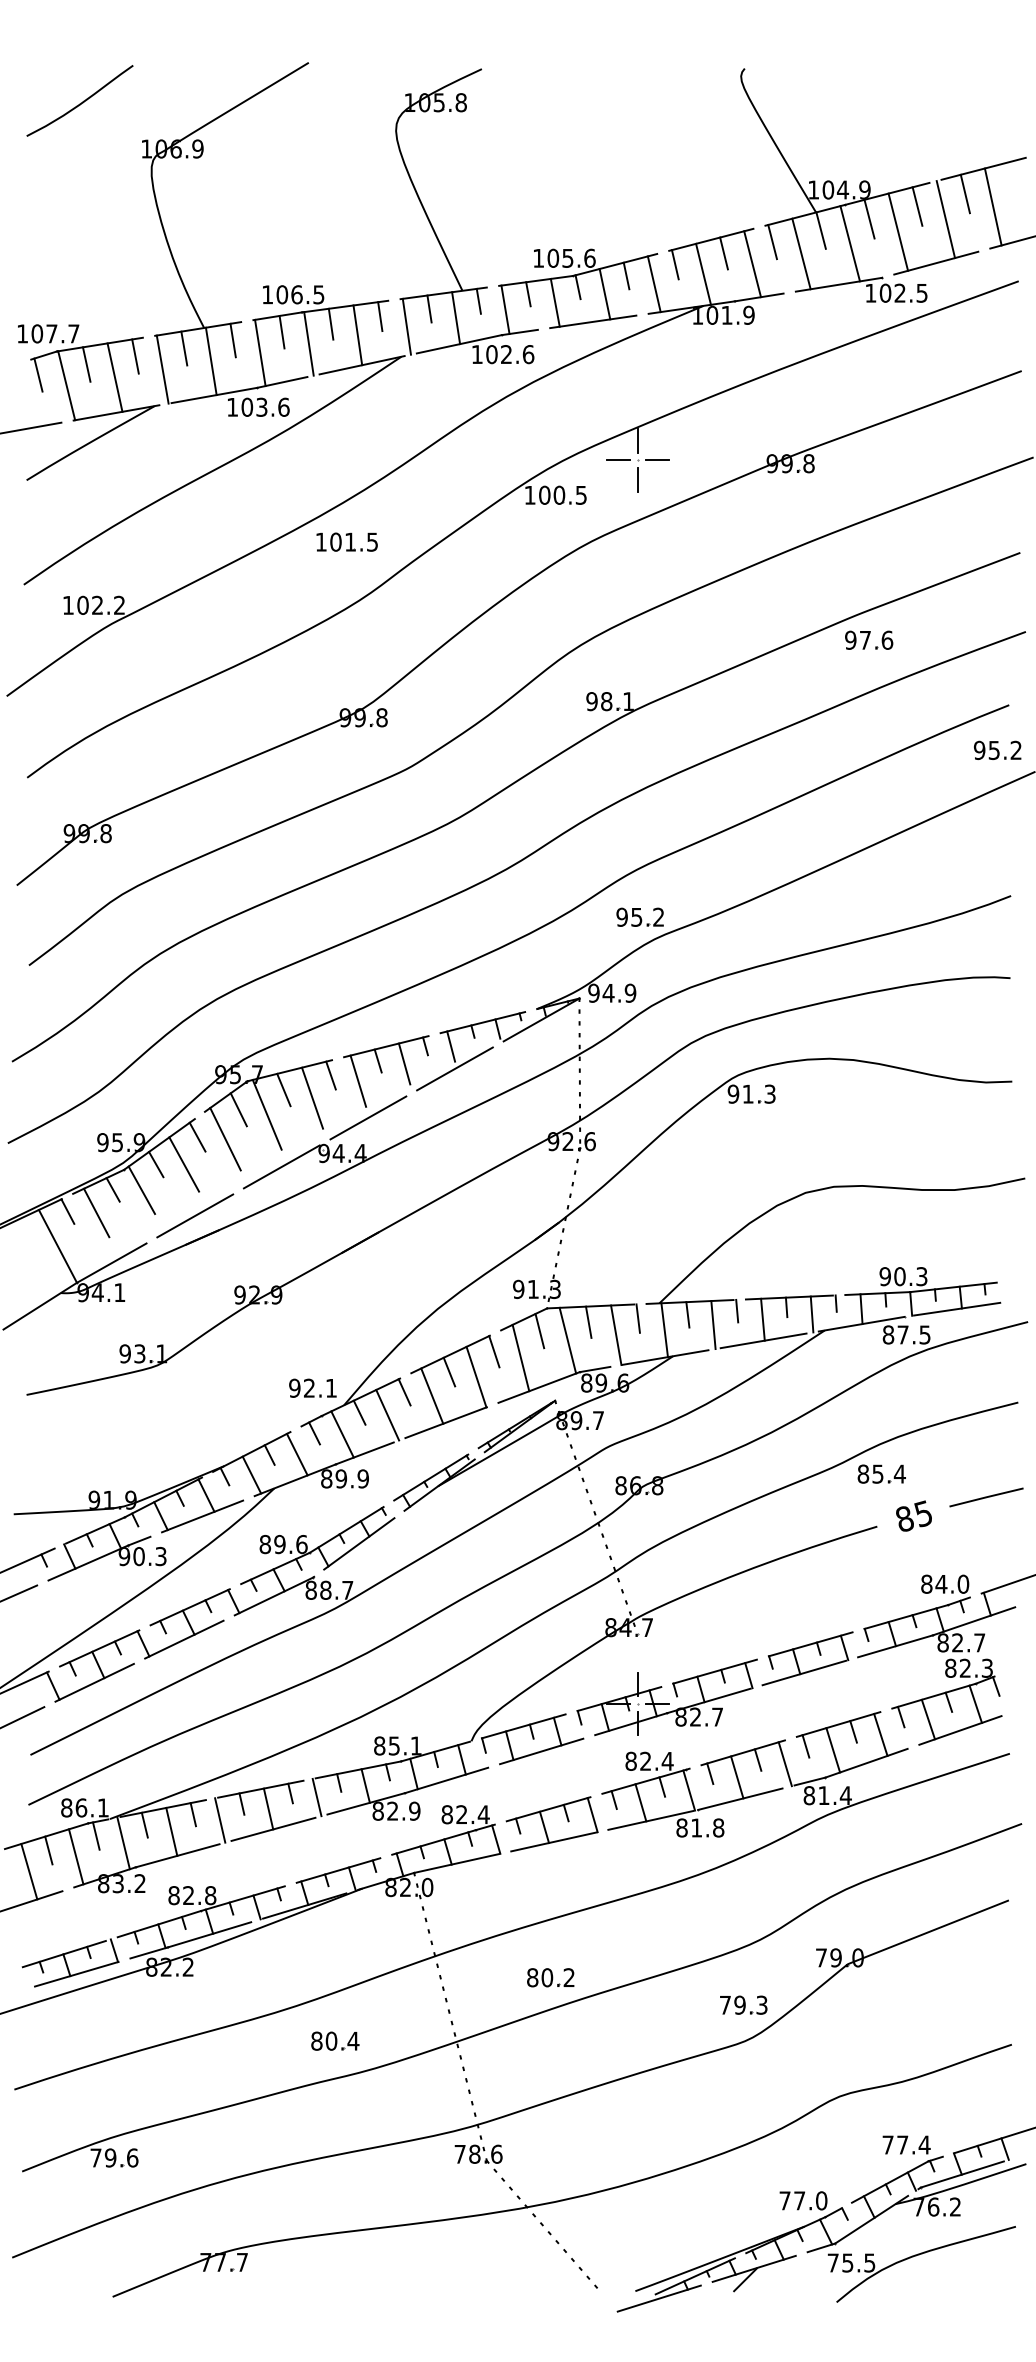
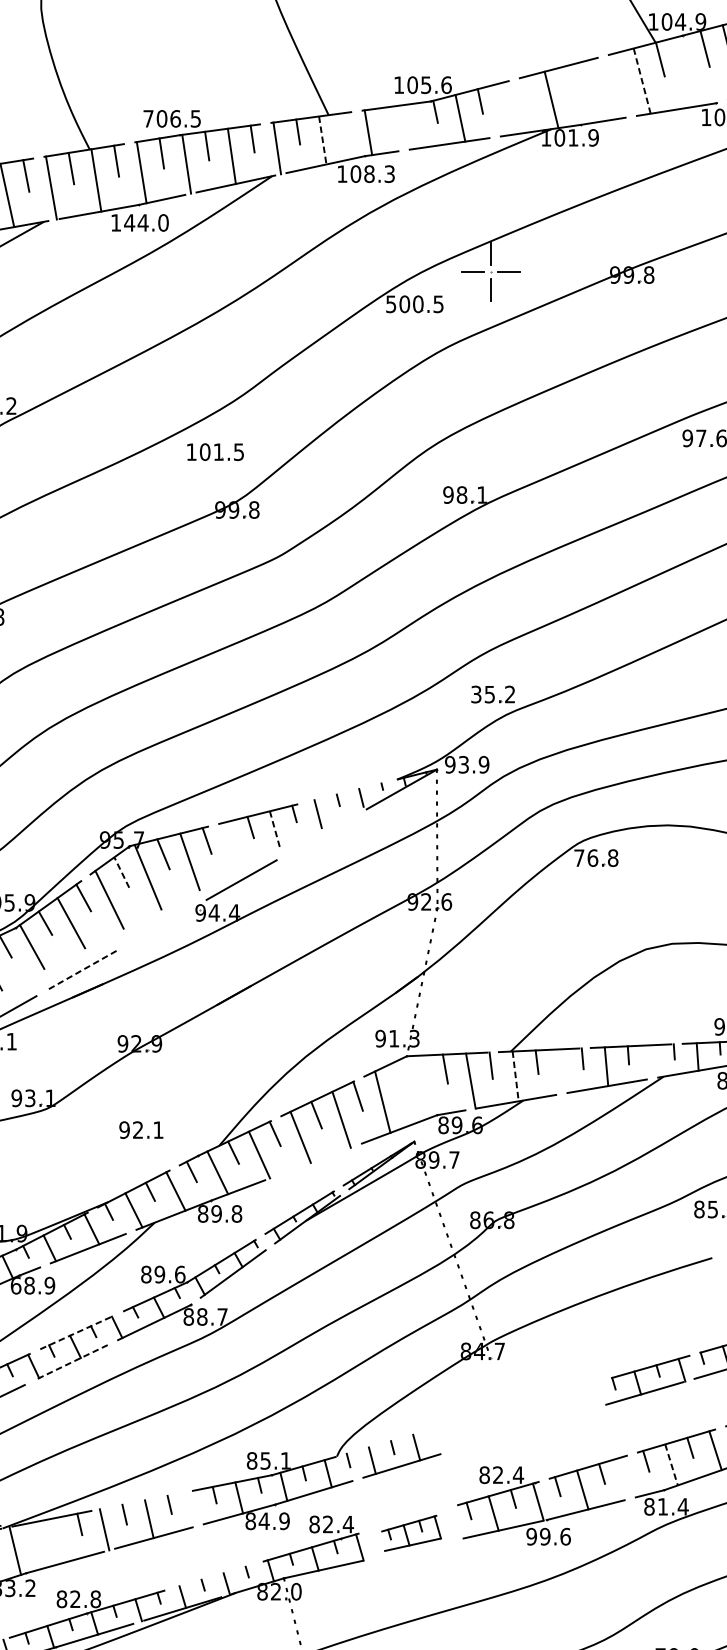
line: (772, 241) -> (615, 69), removed
line: (849, 243) -> (686, 71), removed
line: (723, 253) -> (570, 80), removed
line: (801, 254) -> (642, 81), solid -> dashed
line: (674, 264) -> (524, 90), removed
line: (752, 264) -> (596, 90), removed
line: (653, 284) -> (505, 109), removed
text: (267, 294) -> (148, 118), 106.5 -> 706.5
line: (528, 294) -> (389, 118), removed
line: (478, 300) -> (343, 124), removed
line: (554, 302) -> (413, 125), removed
line: (456, 318) -> (323, 140), solid -> dashed
text: (517, 354) -> (379, 174), 102.6 -> 108.3
text: (265, 406) -> (146, 222), 103.6 -> 144.0
text: (529, 495) -> (390, 304), 100.5 -> 500.5
part: (346, 541) -> (214, 451), moved
text: (621, 916) -> (475, 693), 95.2 -> 35.2
text: (608, 992) -> (463, 764), 94.9 -> 93.9
line: (482, 1022) -> (347, 791), removed
line: (404, 1064) -> (275, 830), solid -> dashed
line: (454, 1068) -> (321, 834), removed
line: (358, 1080) -> (232, 845), removed
text: (751, 1093) -> (595, 857), 91.3 -> 76.8
line: (238, 1109) -> (121, 872), solid -> dashed
line: (281, 1166) -> (161, 925), removed
line: (195, 1215) -> (81, 970), solid -> dashed
line: (811, 1314) -> (651, 1061), removed
line: (713, 1325) -> (560, 1072), removed
line: (539, 1330) -> (399, 1076), removed
line: (664, 1330) -> (515, 1076), solid -> dashed
line: (567, 1340) -> (425, 1085), removed
text: (312, 1387) -> (140, 1129), moved
line: (445, 1422) -> (312, 1161), removed
text: (363, 1478) -> (237, 1213), 89.9 -> 89.8
text: (142, 1556) -> (32, 1285), 90.3 -> 68.9
line: (190, 1607) -> (77, 1332), solid -> dashed
line: (184, 1639) -> (71, 1362), solid -> dashed
part: (666, 1697) -> (517, 1416), removed
line: (523, 1726) -> (385, 1442), removed
line: (833, 1750) -> (671, 1465), solid -> dashed
line: (784, 1764) -> (626, 1478), removed
line: (260, 1788) -> (141, 1500), removed
line: (316, 1797) -> (193, 1508), removed
text: (392, 1810) -> (263, 1520), 82.9 -> 84.9
line: (144, 1824) -> (34, 1533), removed
part: (551, 1824) -> (410, 1533), size x0.7
text: (700, 1827) -> (548, 1536), 81.8 -> 99.6
line: (171, 1831) -> (59, 1540), removed
line: (338, 1870) -> (214, 1576), removed

